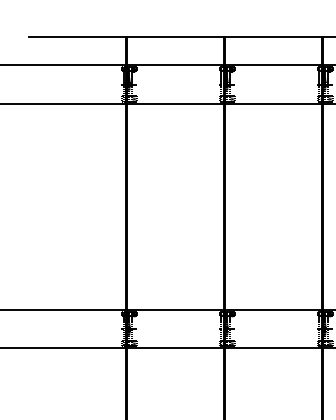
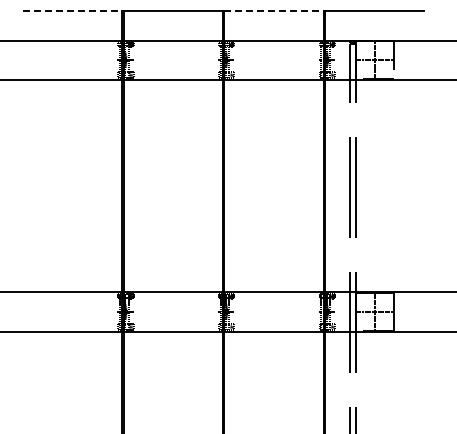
line: (77, 37) -> (72, 11), solid -> dashed
line: (273, 37) -> (274, 11), solid -> dashed

